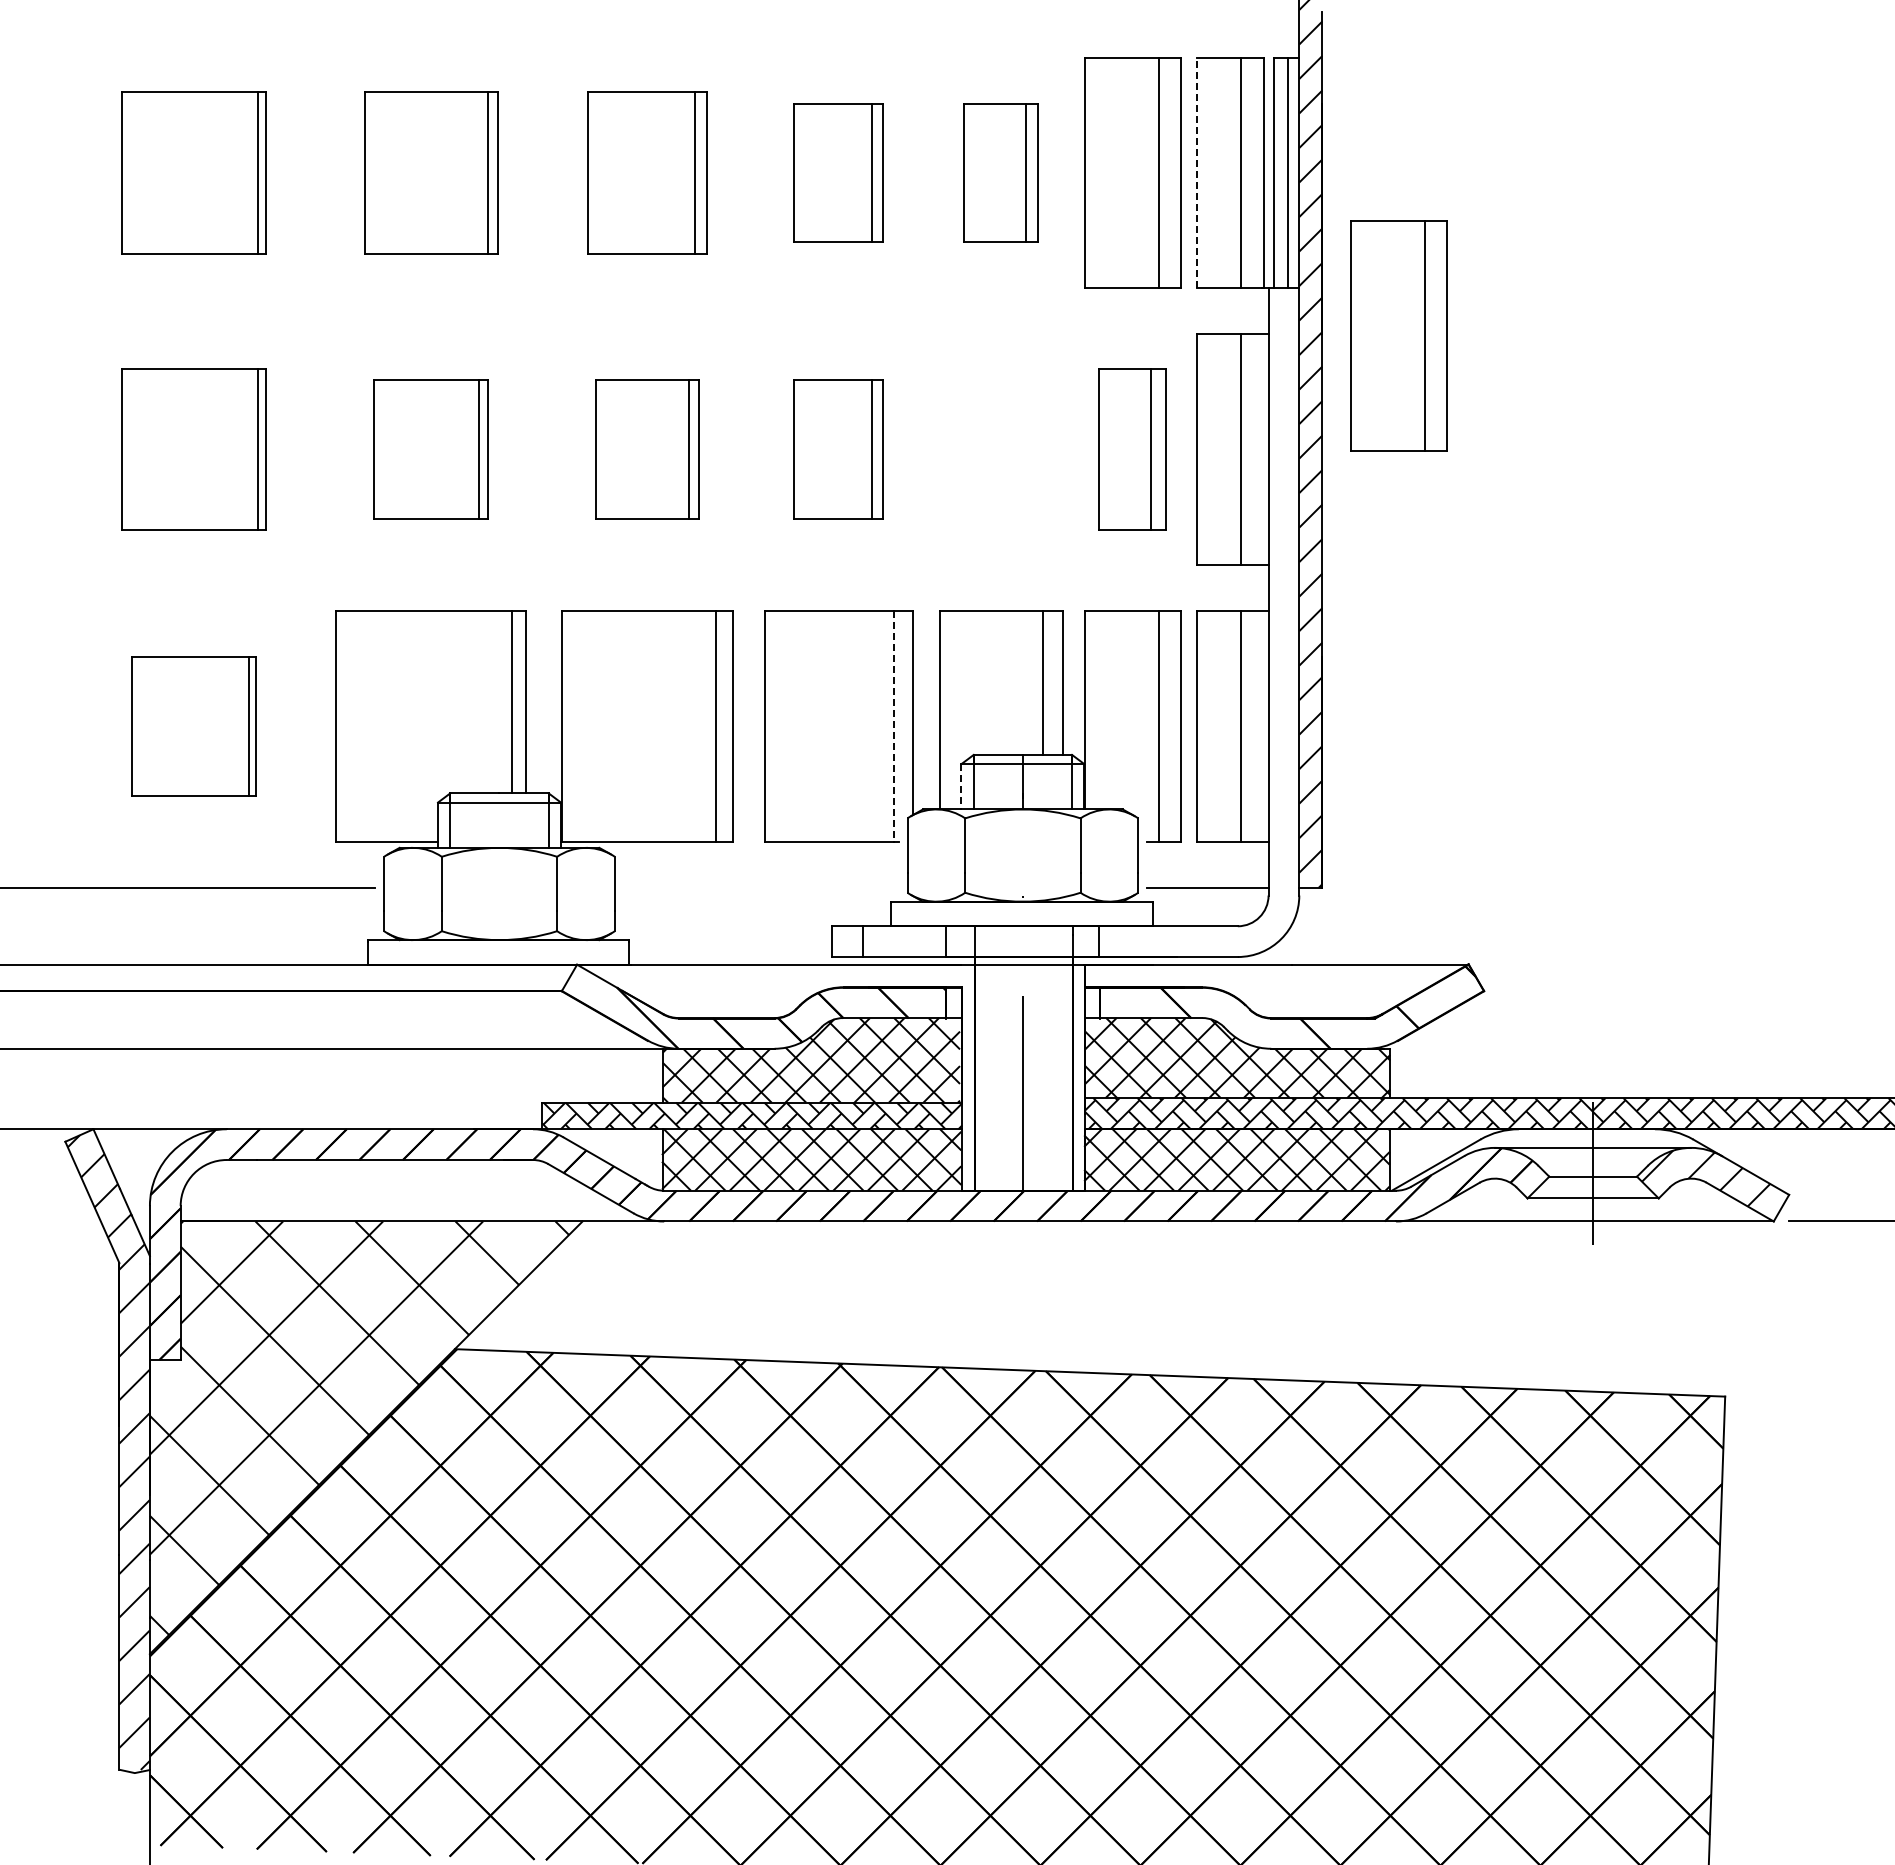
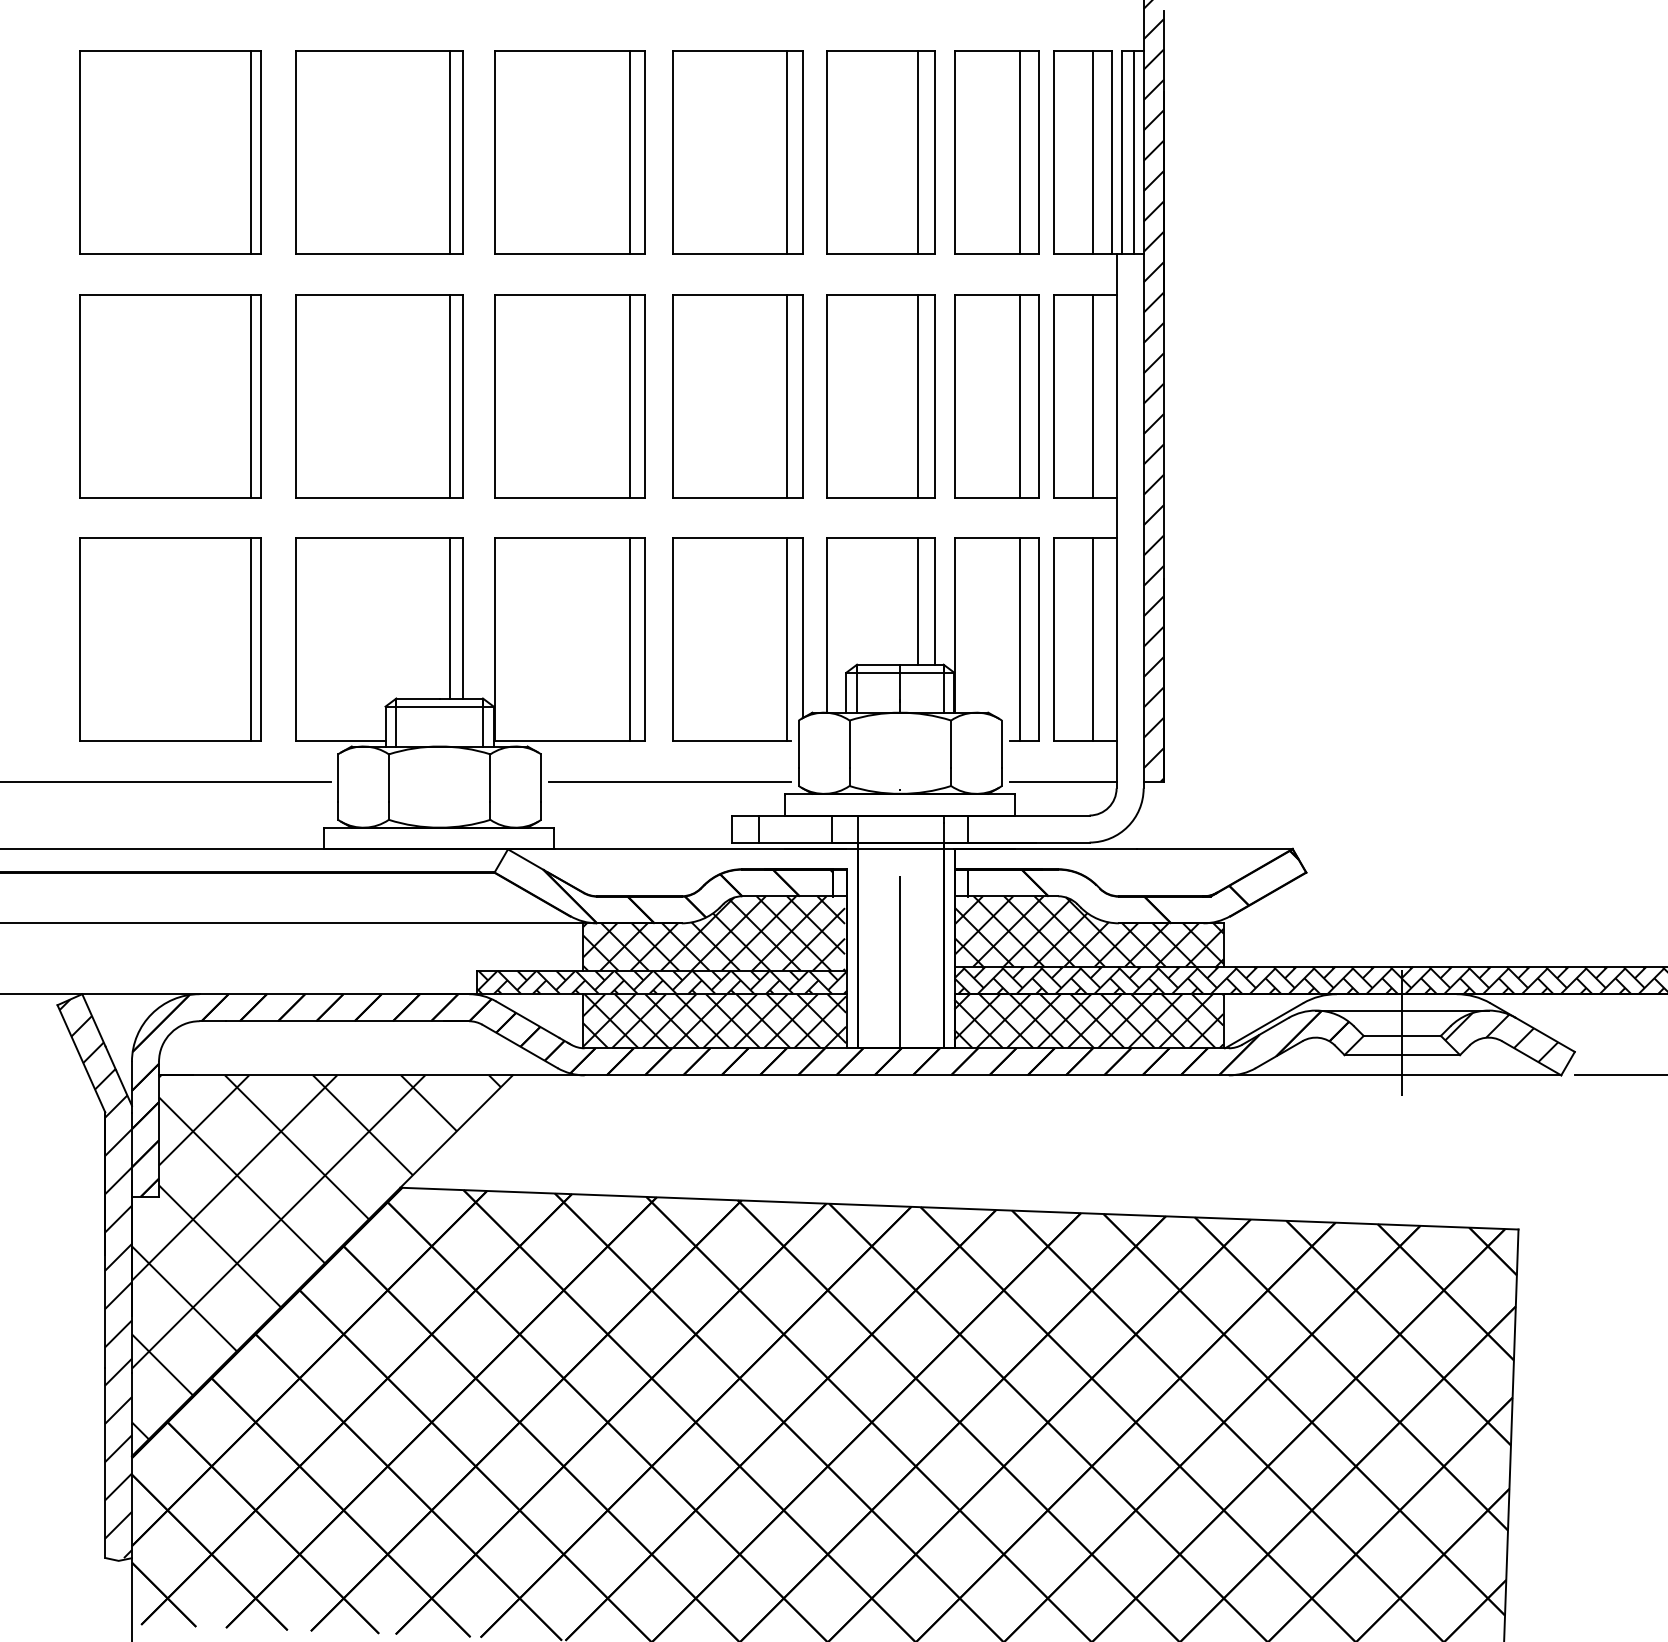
part: (193, 172) -> (170, 152), size x1.43
part: (430, 172) -> (378, 152), size x1.43
part: (647, 172) -> (569, 152), size x1.43
part: (838, 172) -> (738, 152), size x1.67
part: (1001, 172) -> (881, 152), size x1.67
line: (1196, 172) -> (1053, 152), dashed -> solid
part: (1398, 335) -> (1230, 295), removed
part: (193, 449) -> (170, 395), size x1.43
part: (430, 449) -> (378, 395), size x1.67
part: (647, 449) -> (569, 395), size x1.67
part: (838, 449) -> (738, 395), size x1.67
part: (1001, 449) -> (881, 395), added
part: (1132, 449) -> (996, 395), size x1.43
part: (193, 726) -> (170, 639), size x1.67
line: (894, 726) -> (787, 639), dashed -> solid
line: (961, 786) -> (846, 692), dashed -> solid
line: (760, 887) -> (669, 781), added

